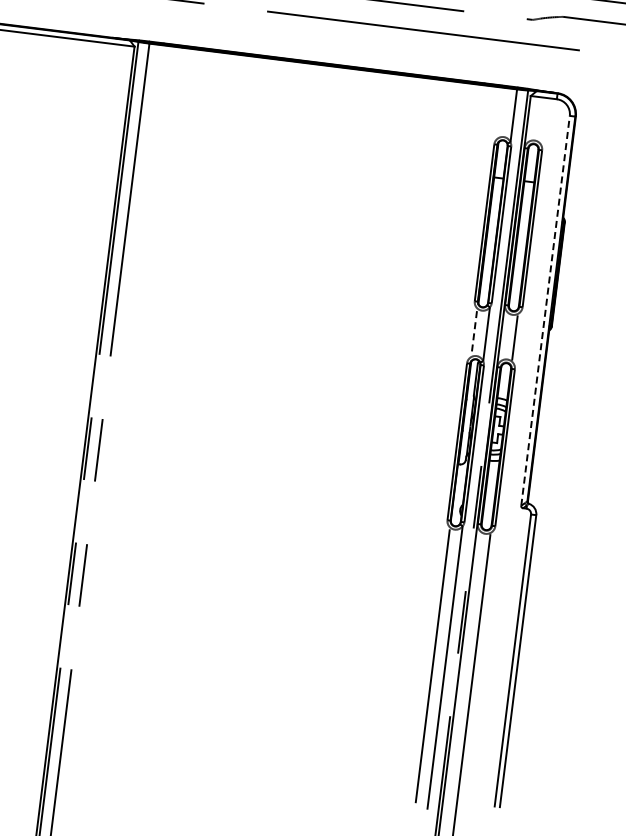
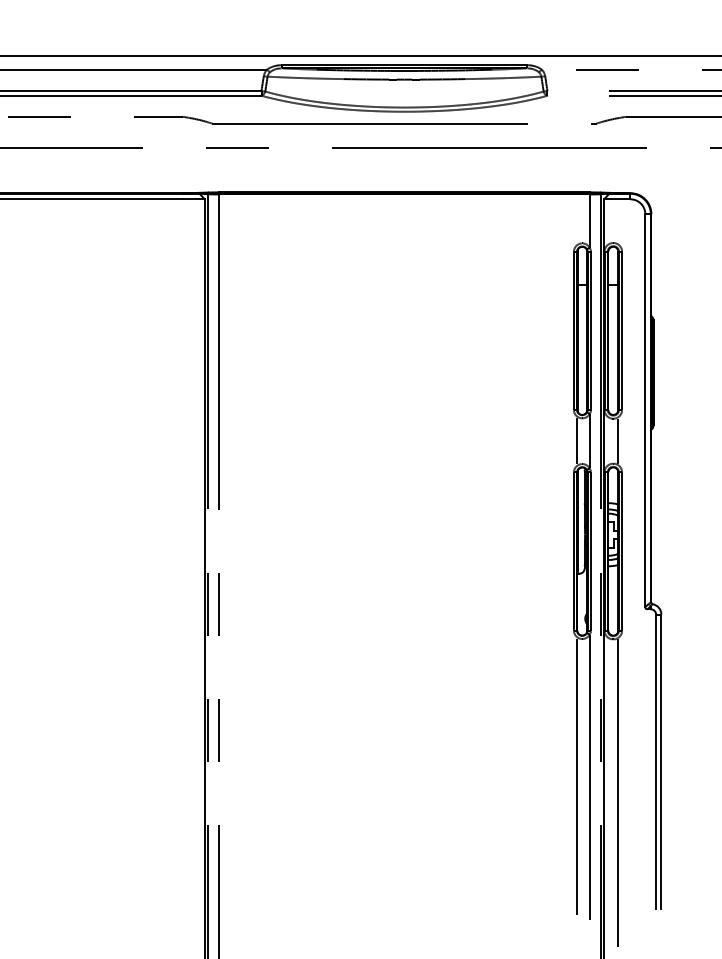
line: (545, 310) -> (645, 410), dashed -> solid
line: (474, 333) -> (577, 441), dashed -> solid

